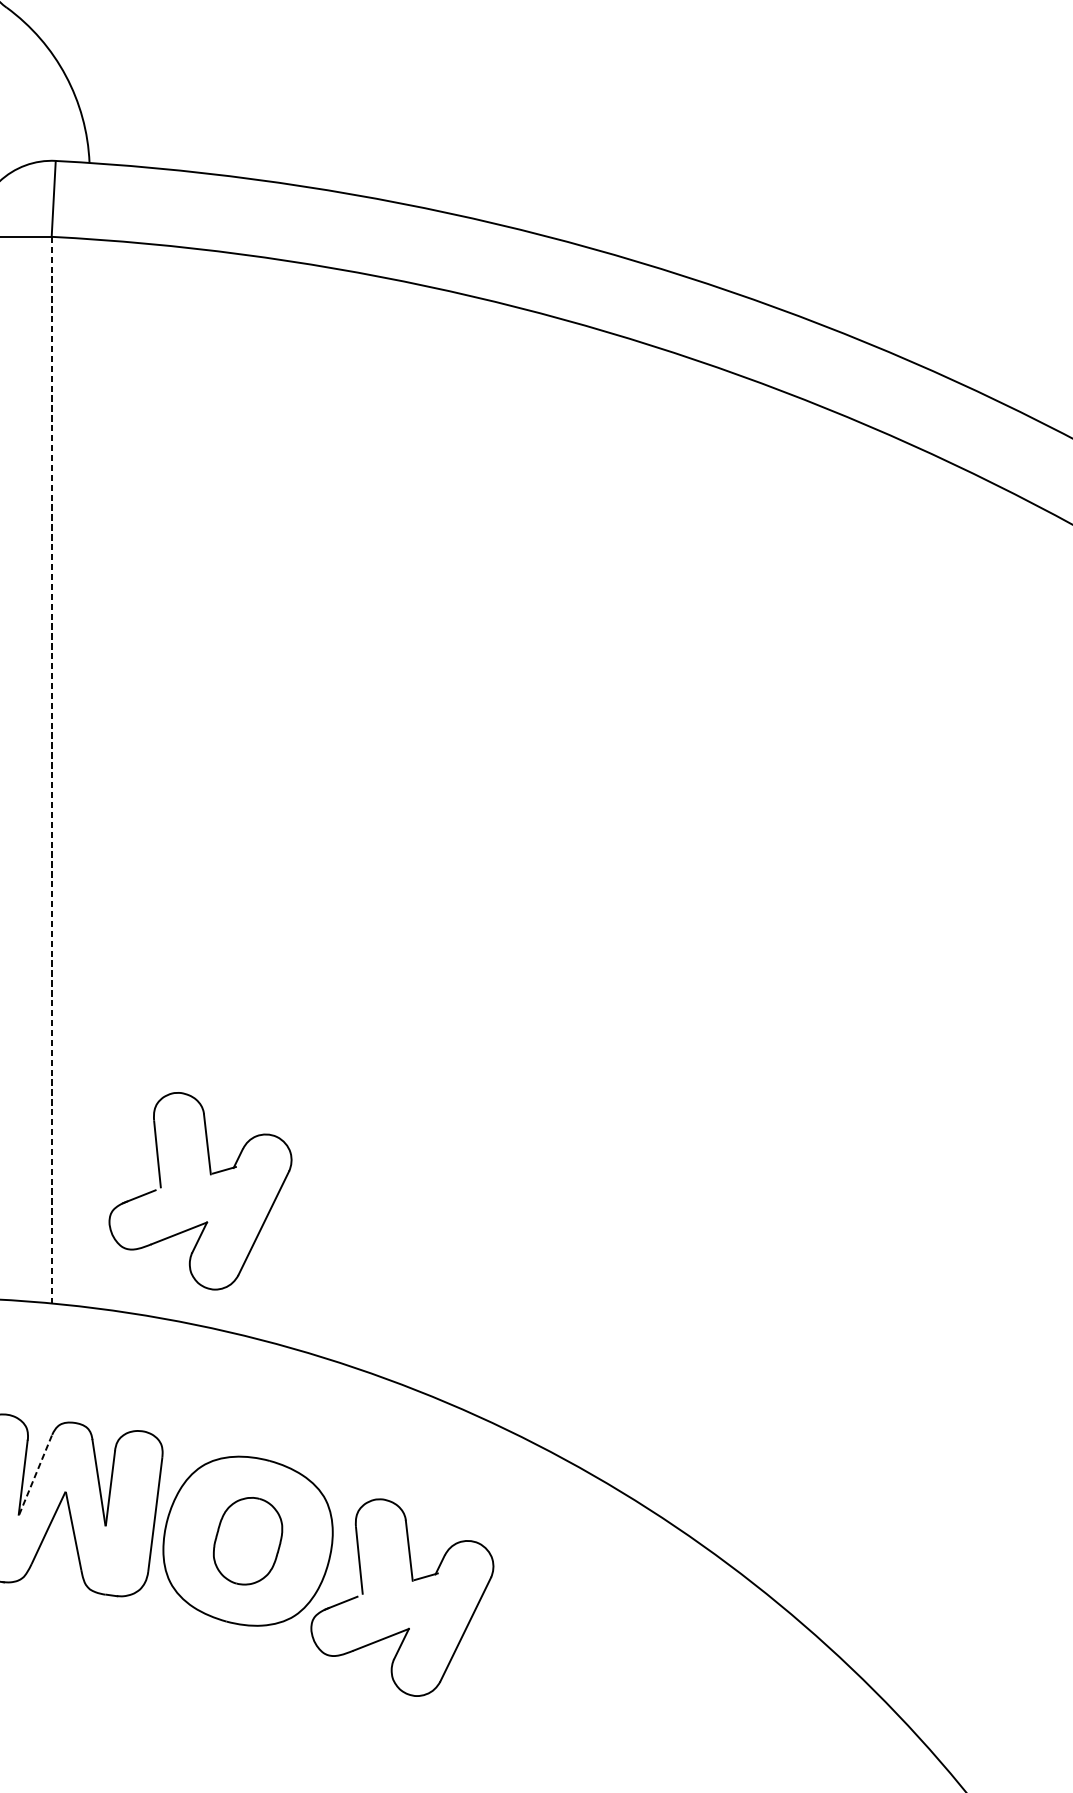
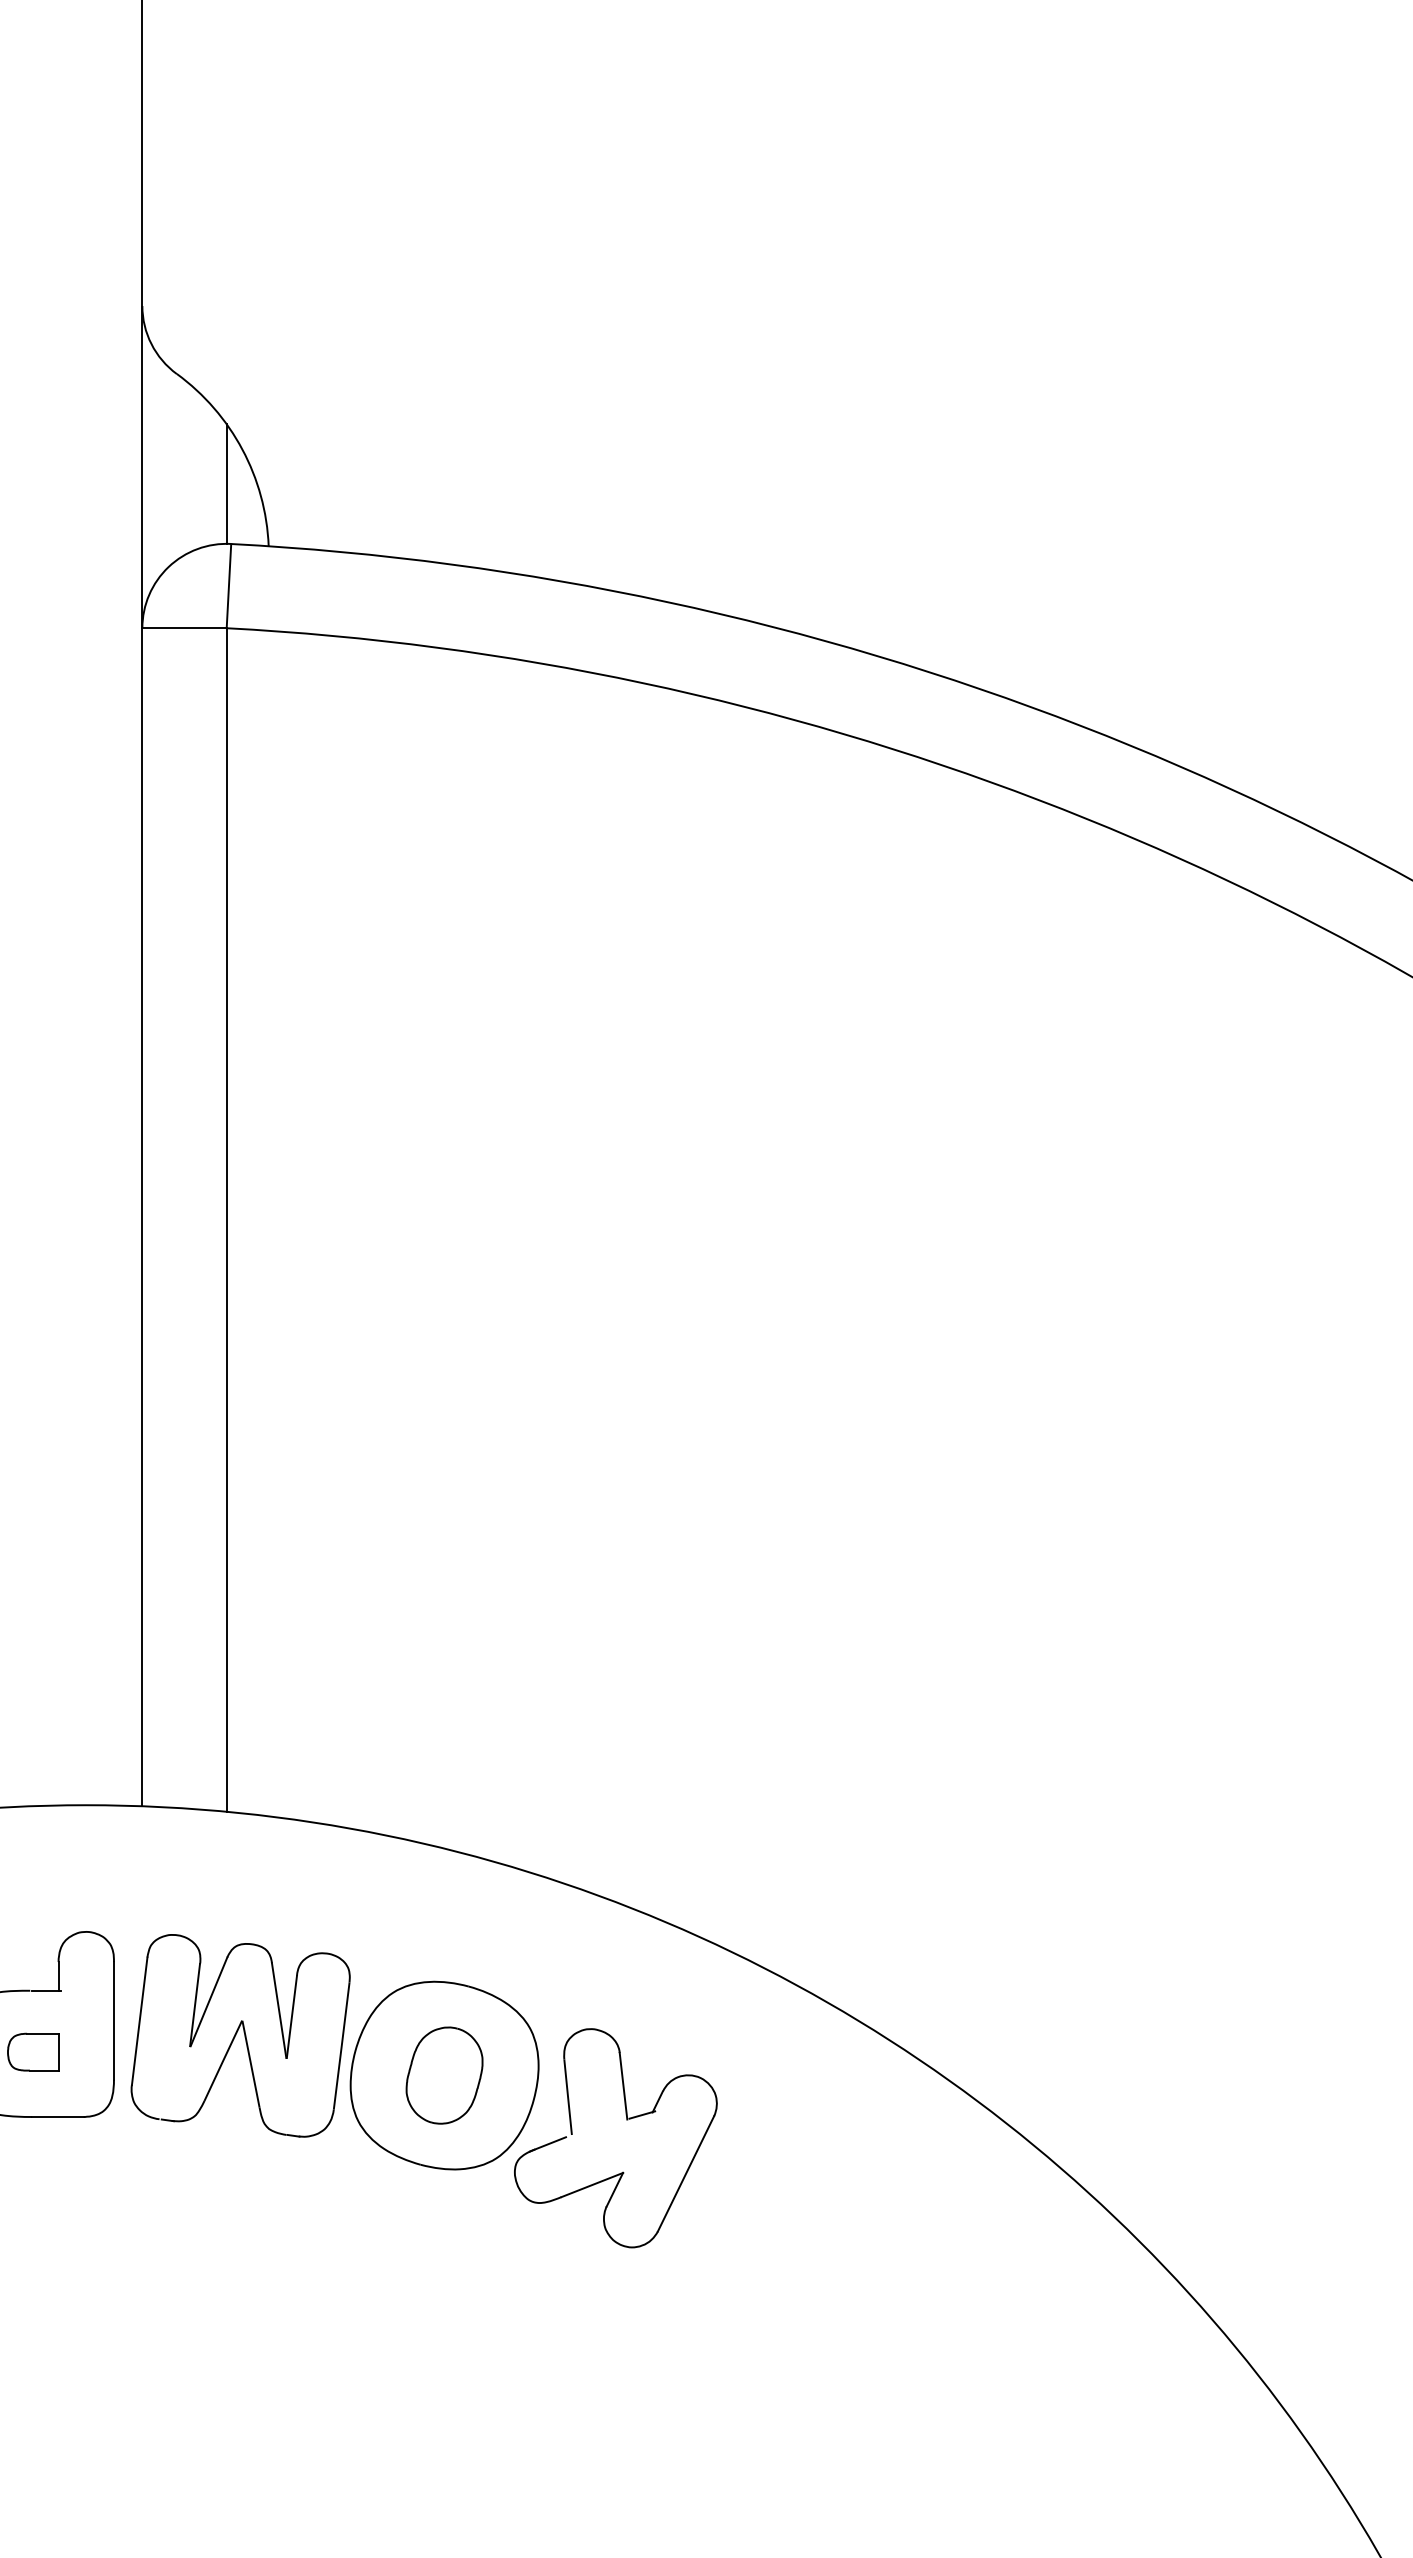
line: (51, 106) -> (226, 483), added
line: (51, 770) -> (226, 1220), dashed -> solid
part: (210, 1175) -> (402, 1669), removed
line: (36, 1474) -> (209, 2001), dashed -> solid

